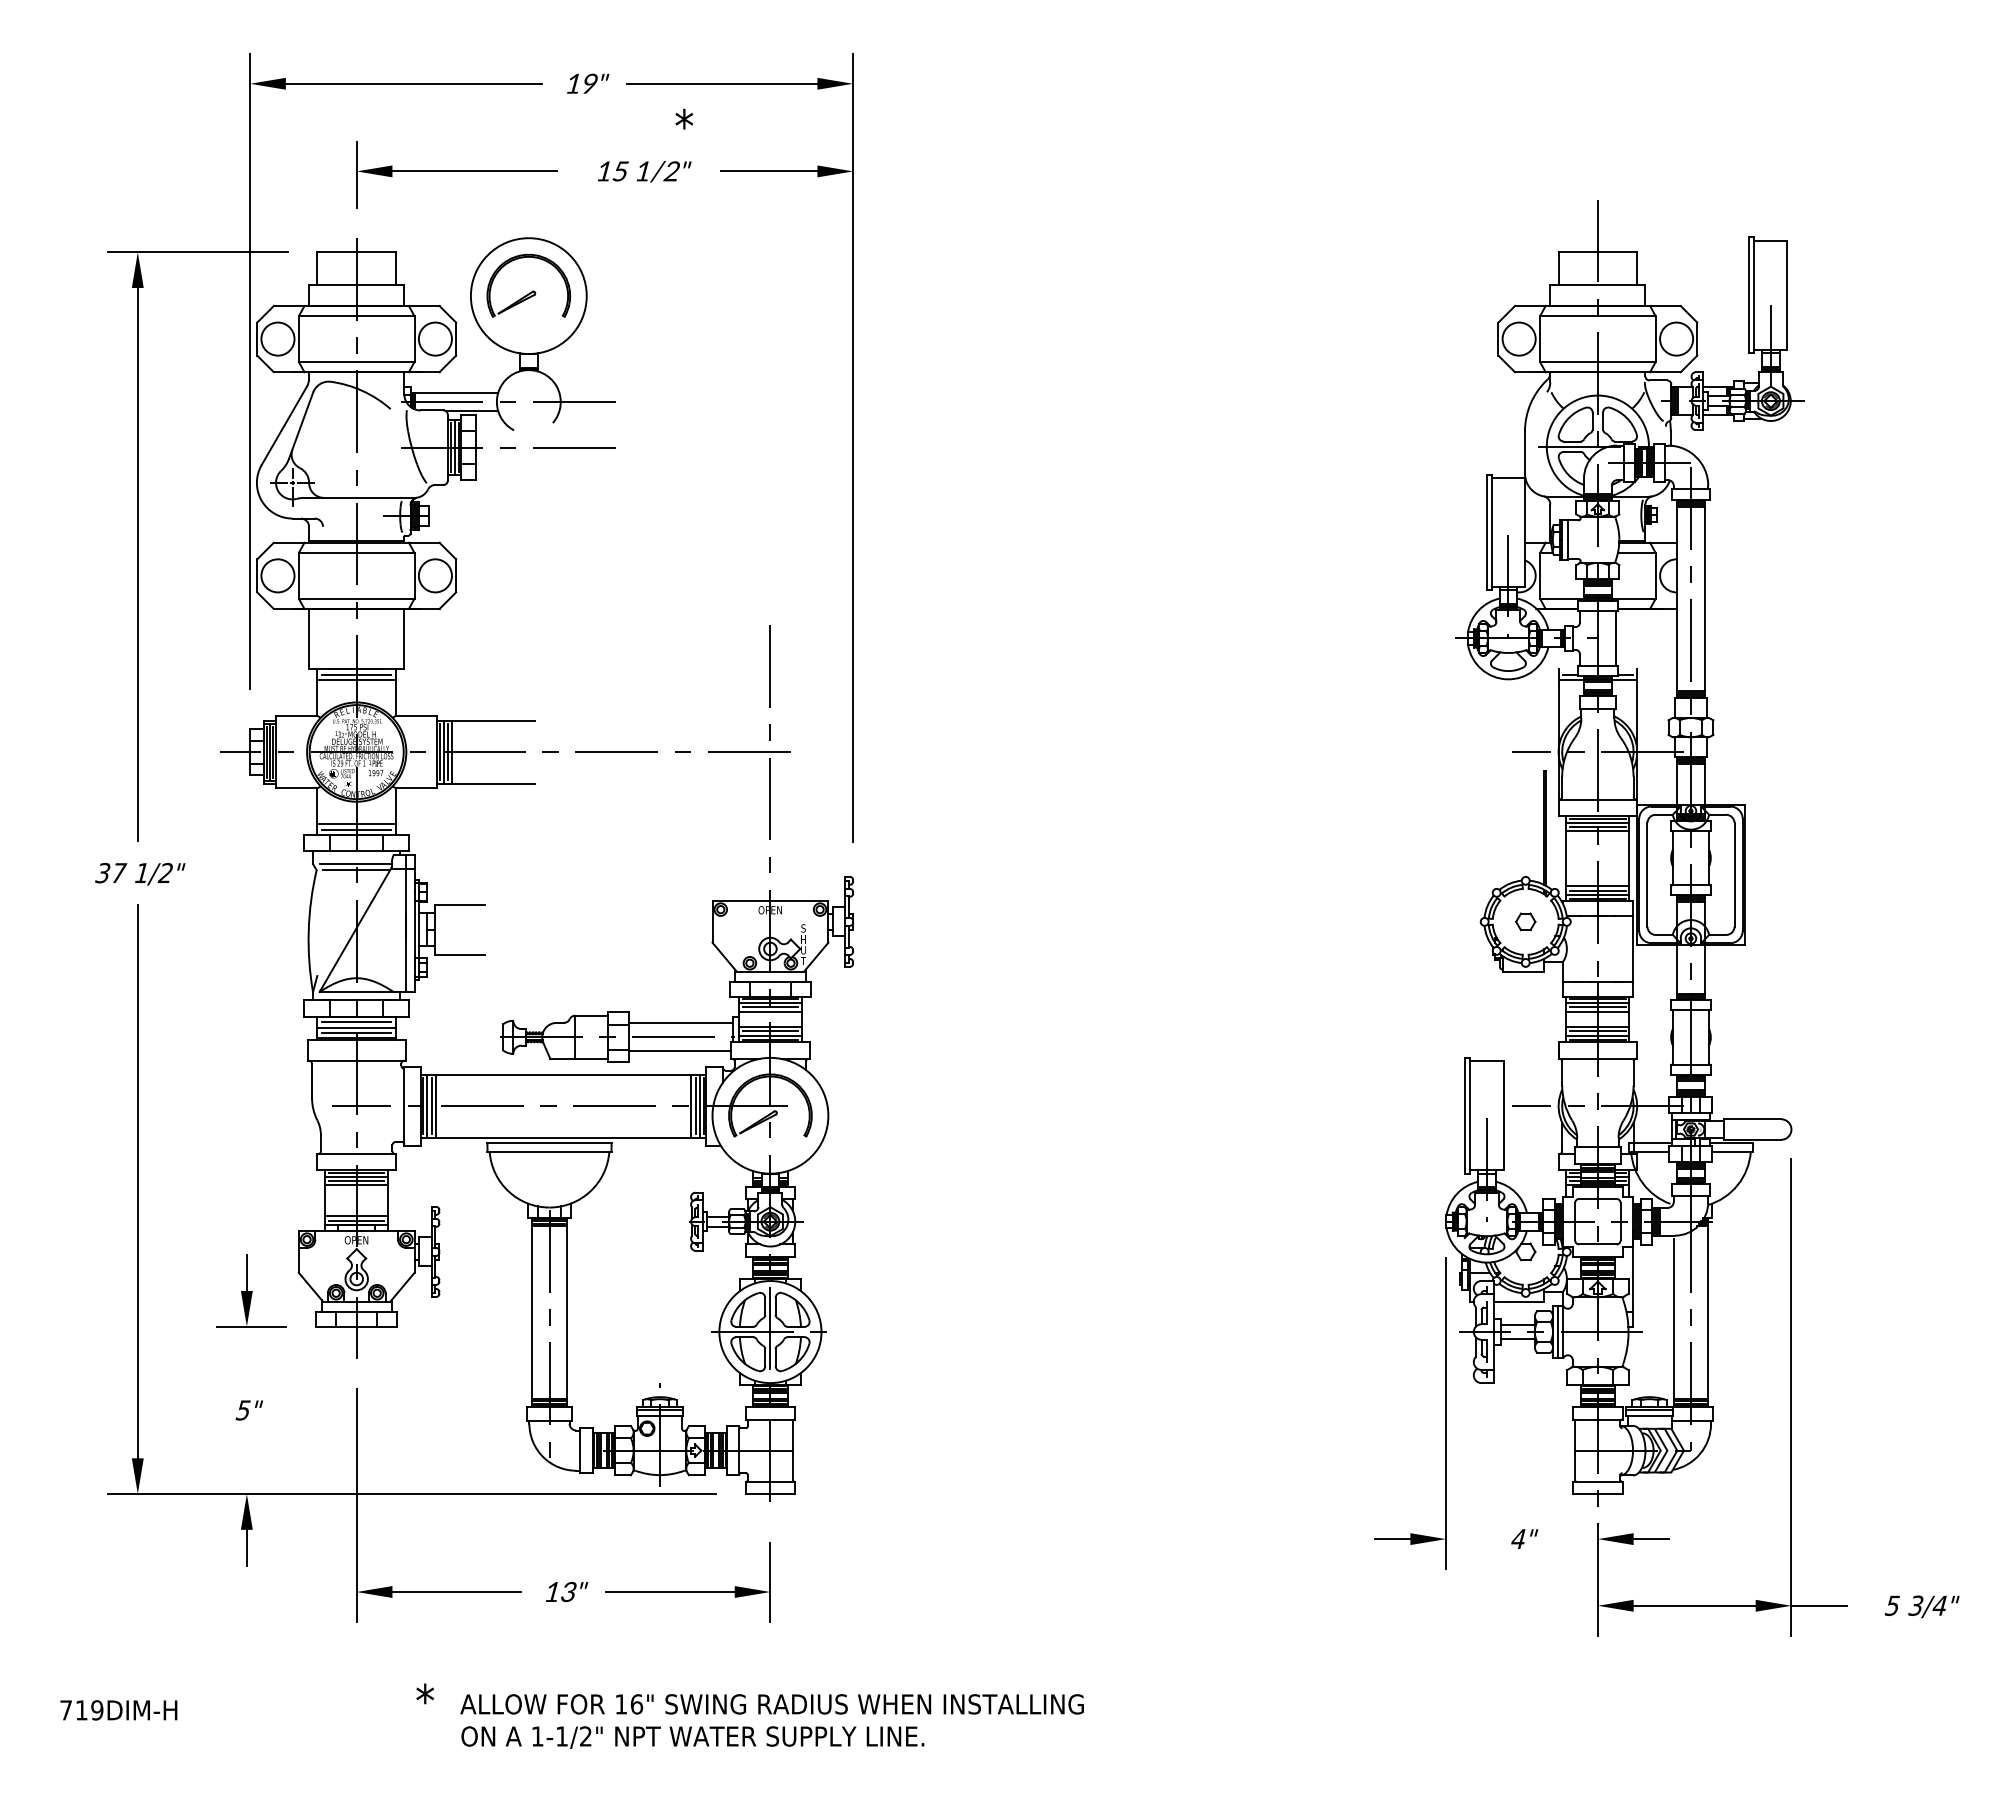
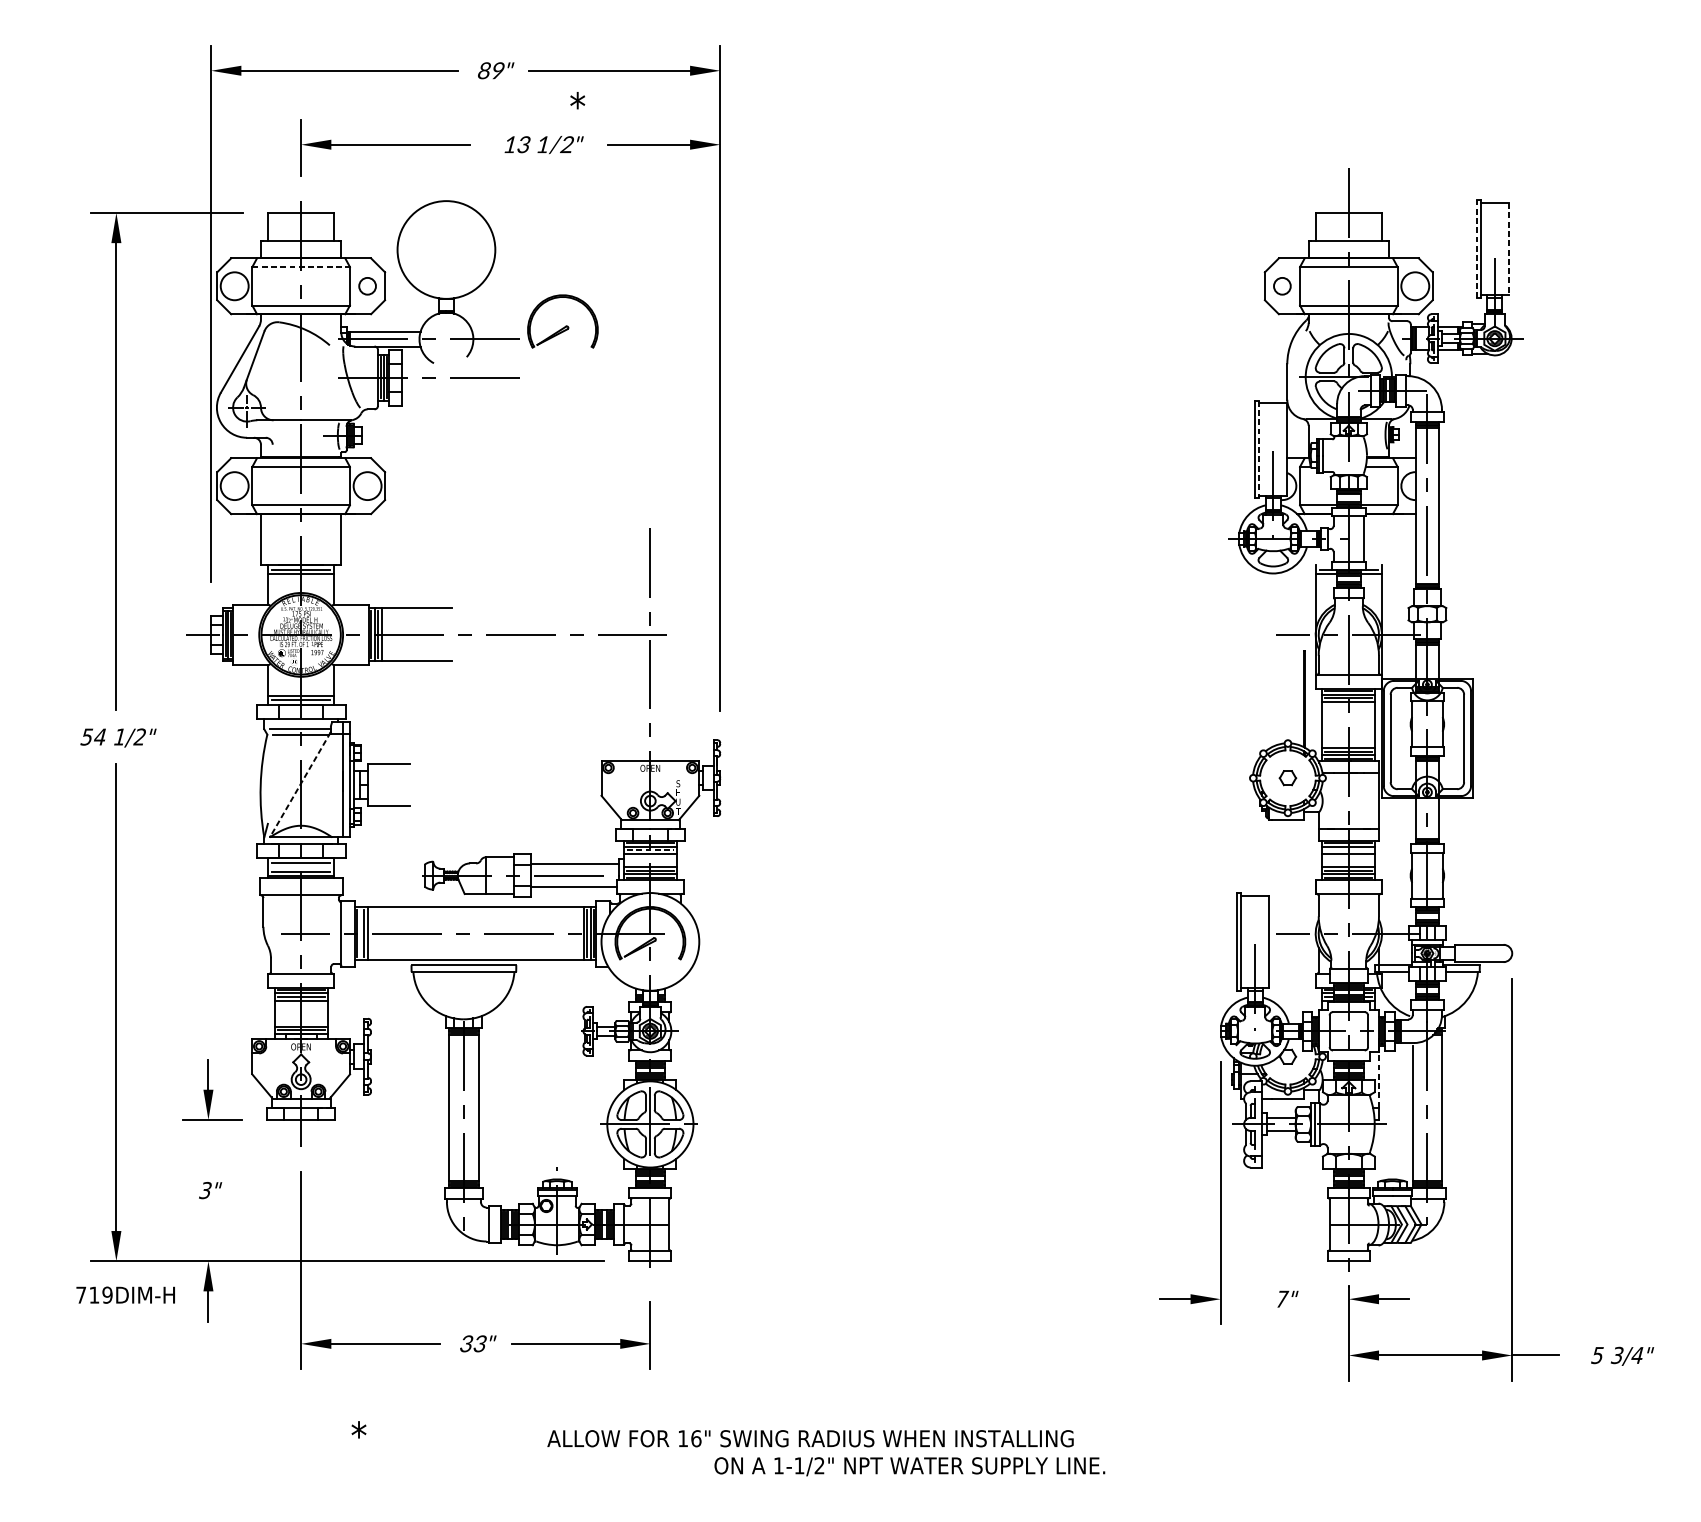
text: (573, 83) -> (484, 70), 19" -> 89"
text: (620, 171) -> (523, 144), 15 -> 13
part: (532, 290) -> (566, 325), moved
line: (1749, 295) -> (1476, 249), solid -> dashed
line: (1787, 295) -> (1508, 249), solid -> dashed
line: (356, 316) -> (300, 267), solid -> dashed
circle: (434, 338) -> (366, 285), size x0.6
circle: (1518, 338) -> (1281, 285), size x0.6
line: (1491, 532) -> (1259, 449), solid -> dashed
text: (111, 872) -> (94, 736), 37 -> 54
line: (355, 929) -> (300, 784), solid -> dashed
line: (770, 1007) -> (650, 850), solid -> dashed
line: (1597, 1007) -> (1348, 850), removed
line: (356, 1027) -> (300, 867), removed
line: (427, 1105) -> (360, 933), removed
line: (1633, 1278) -> (1378, 1079), solid -> dashed
text: (244, 1409) -> (206, 1189), 5" -> 3"
text: (1519, 1538) -> (1282, 1298), 4" -> 7"
text: (552, 1591) -> (466, 1343), 13" -> 33"
text: (771, 1704) -> (809, 1438), moved
text: (118, 1710) -> (125, 1295), moved
text: (692, 1737) -> (909, 1466), moved

